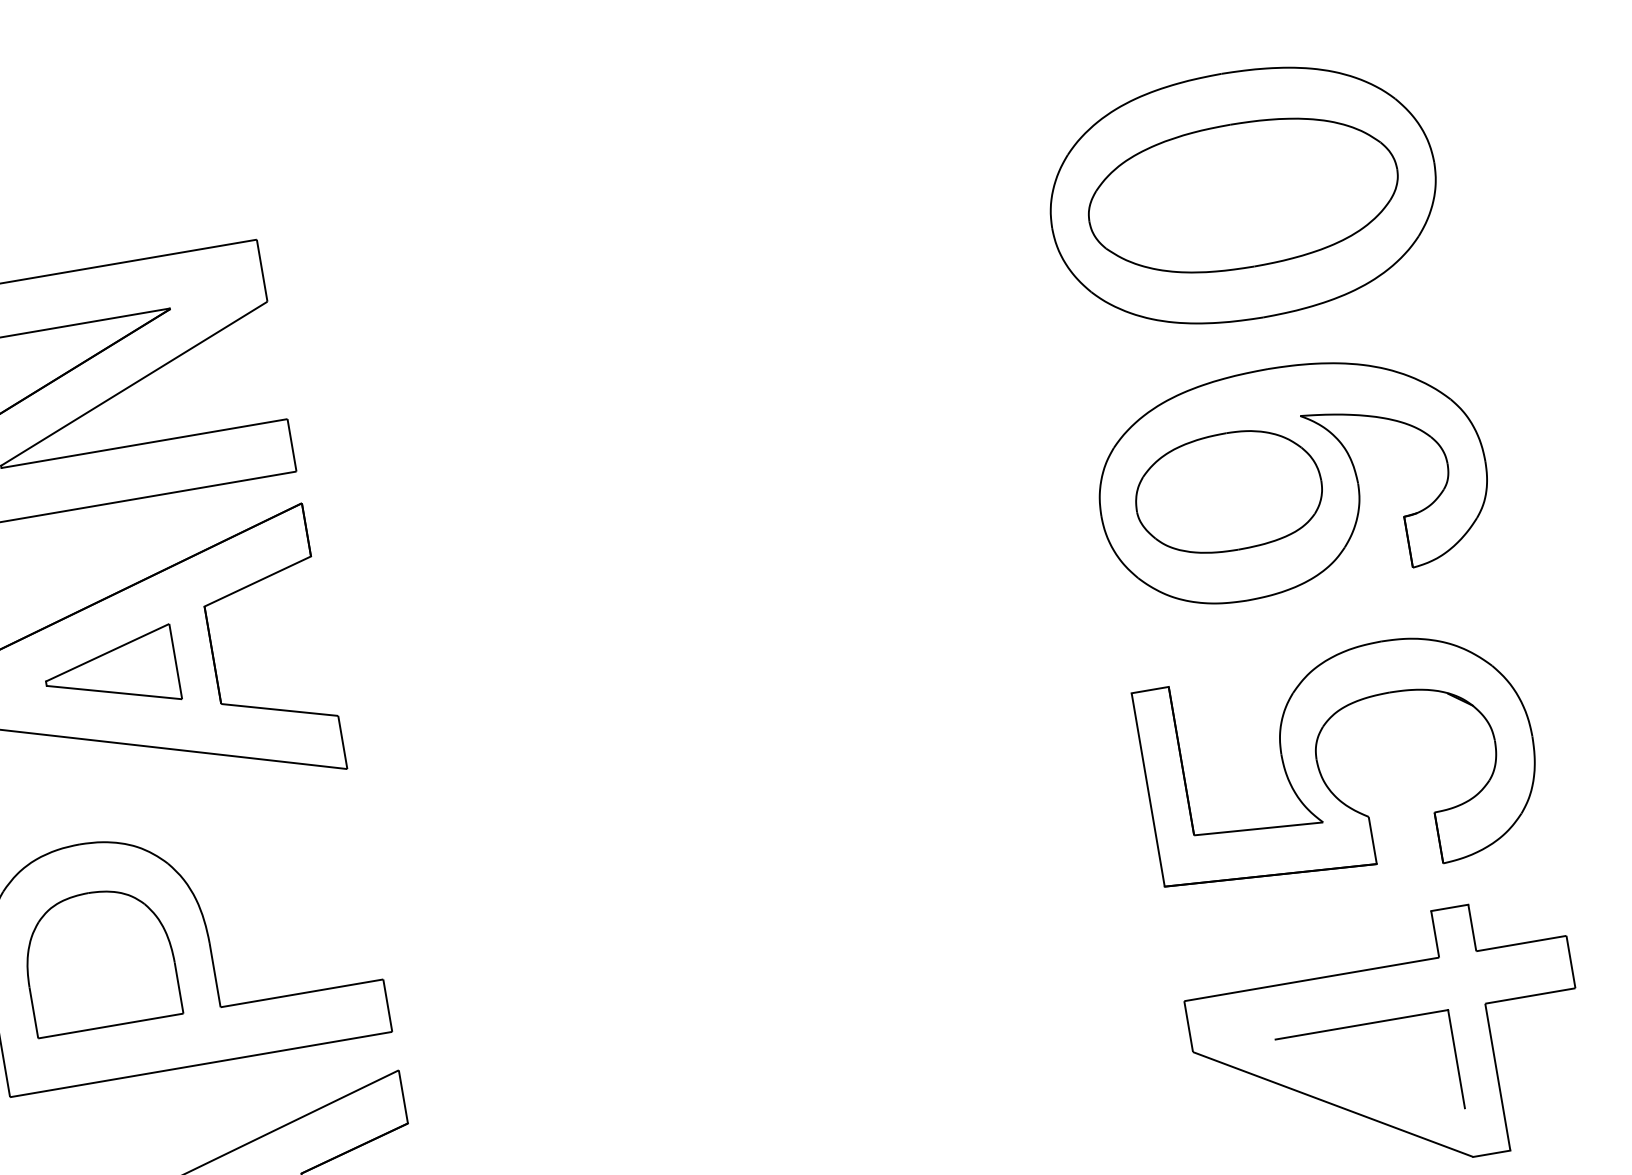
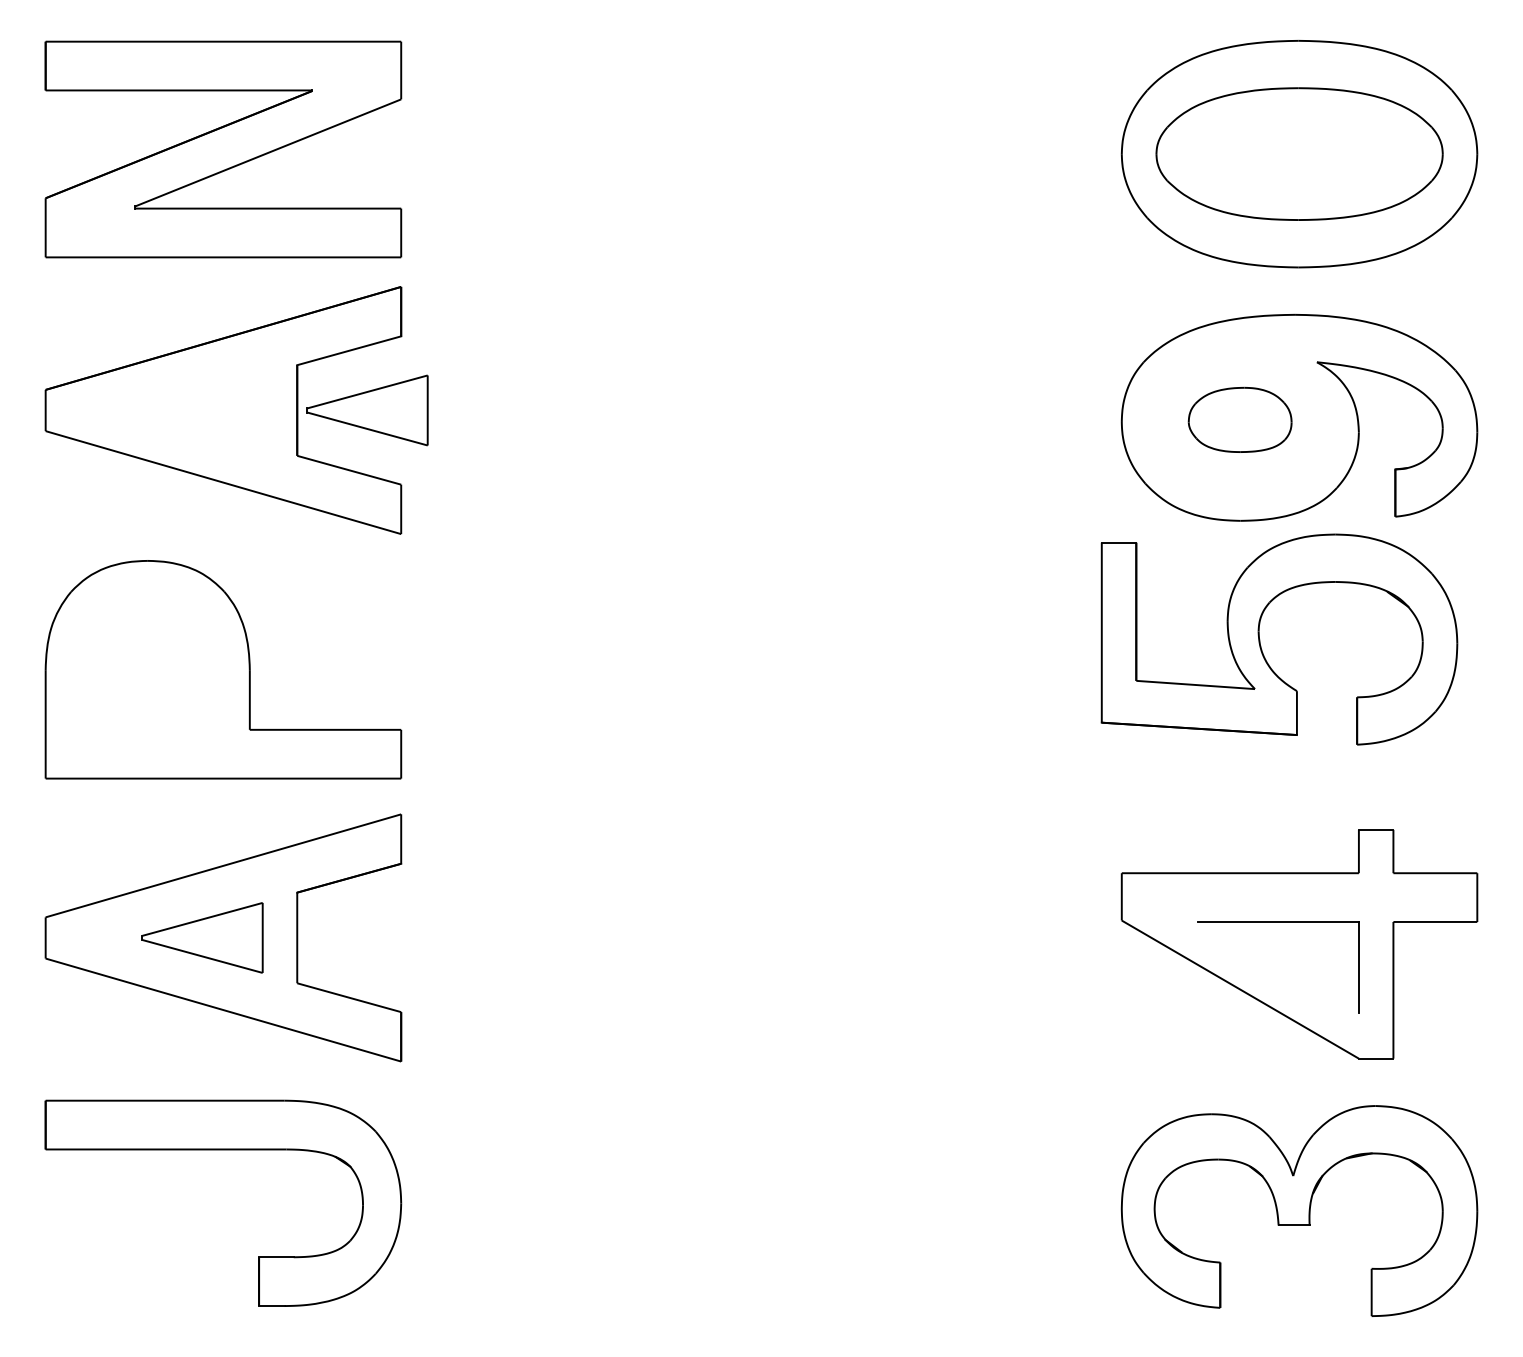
part: (1227, 491) -> (1239, 419), size x0.6
part: (111, 672) -> (367, 410), moved
part: (1322, 774) -> (1261, 645), moved
part: (99, 959) -> (147, 667), removed

